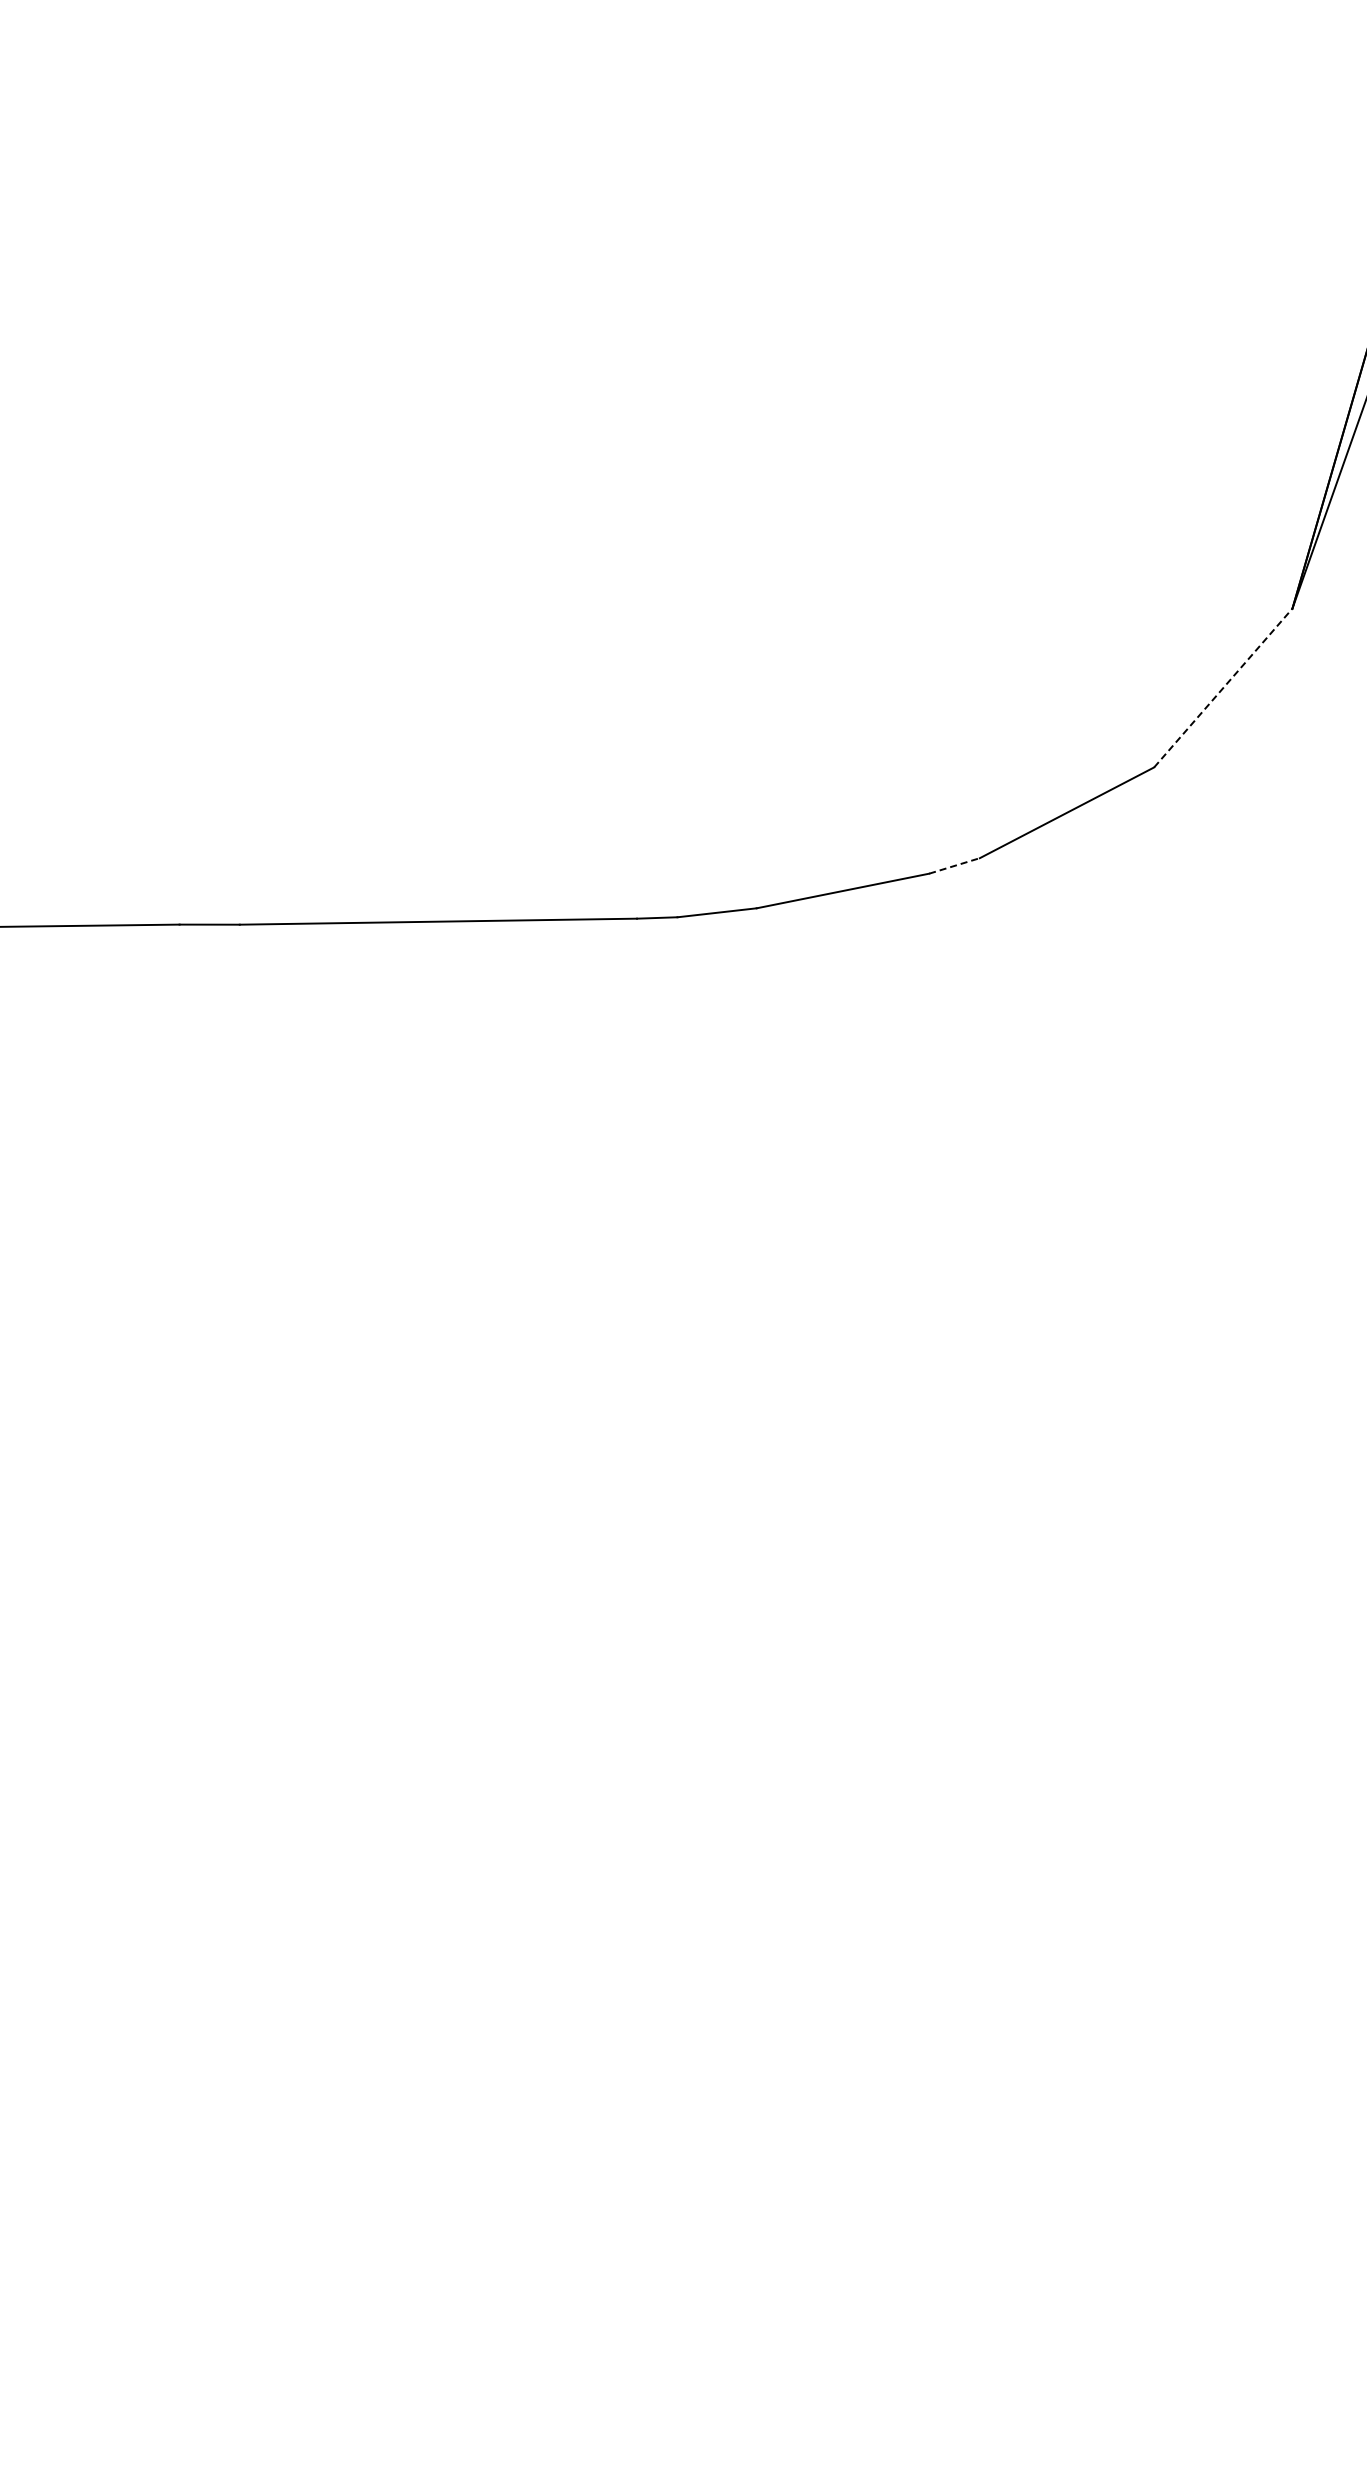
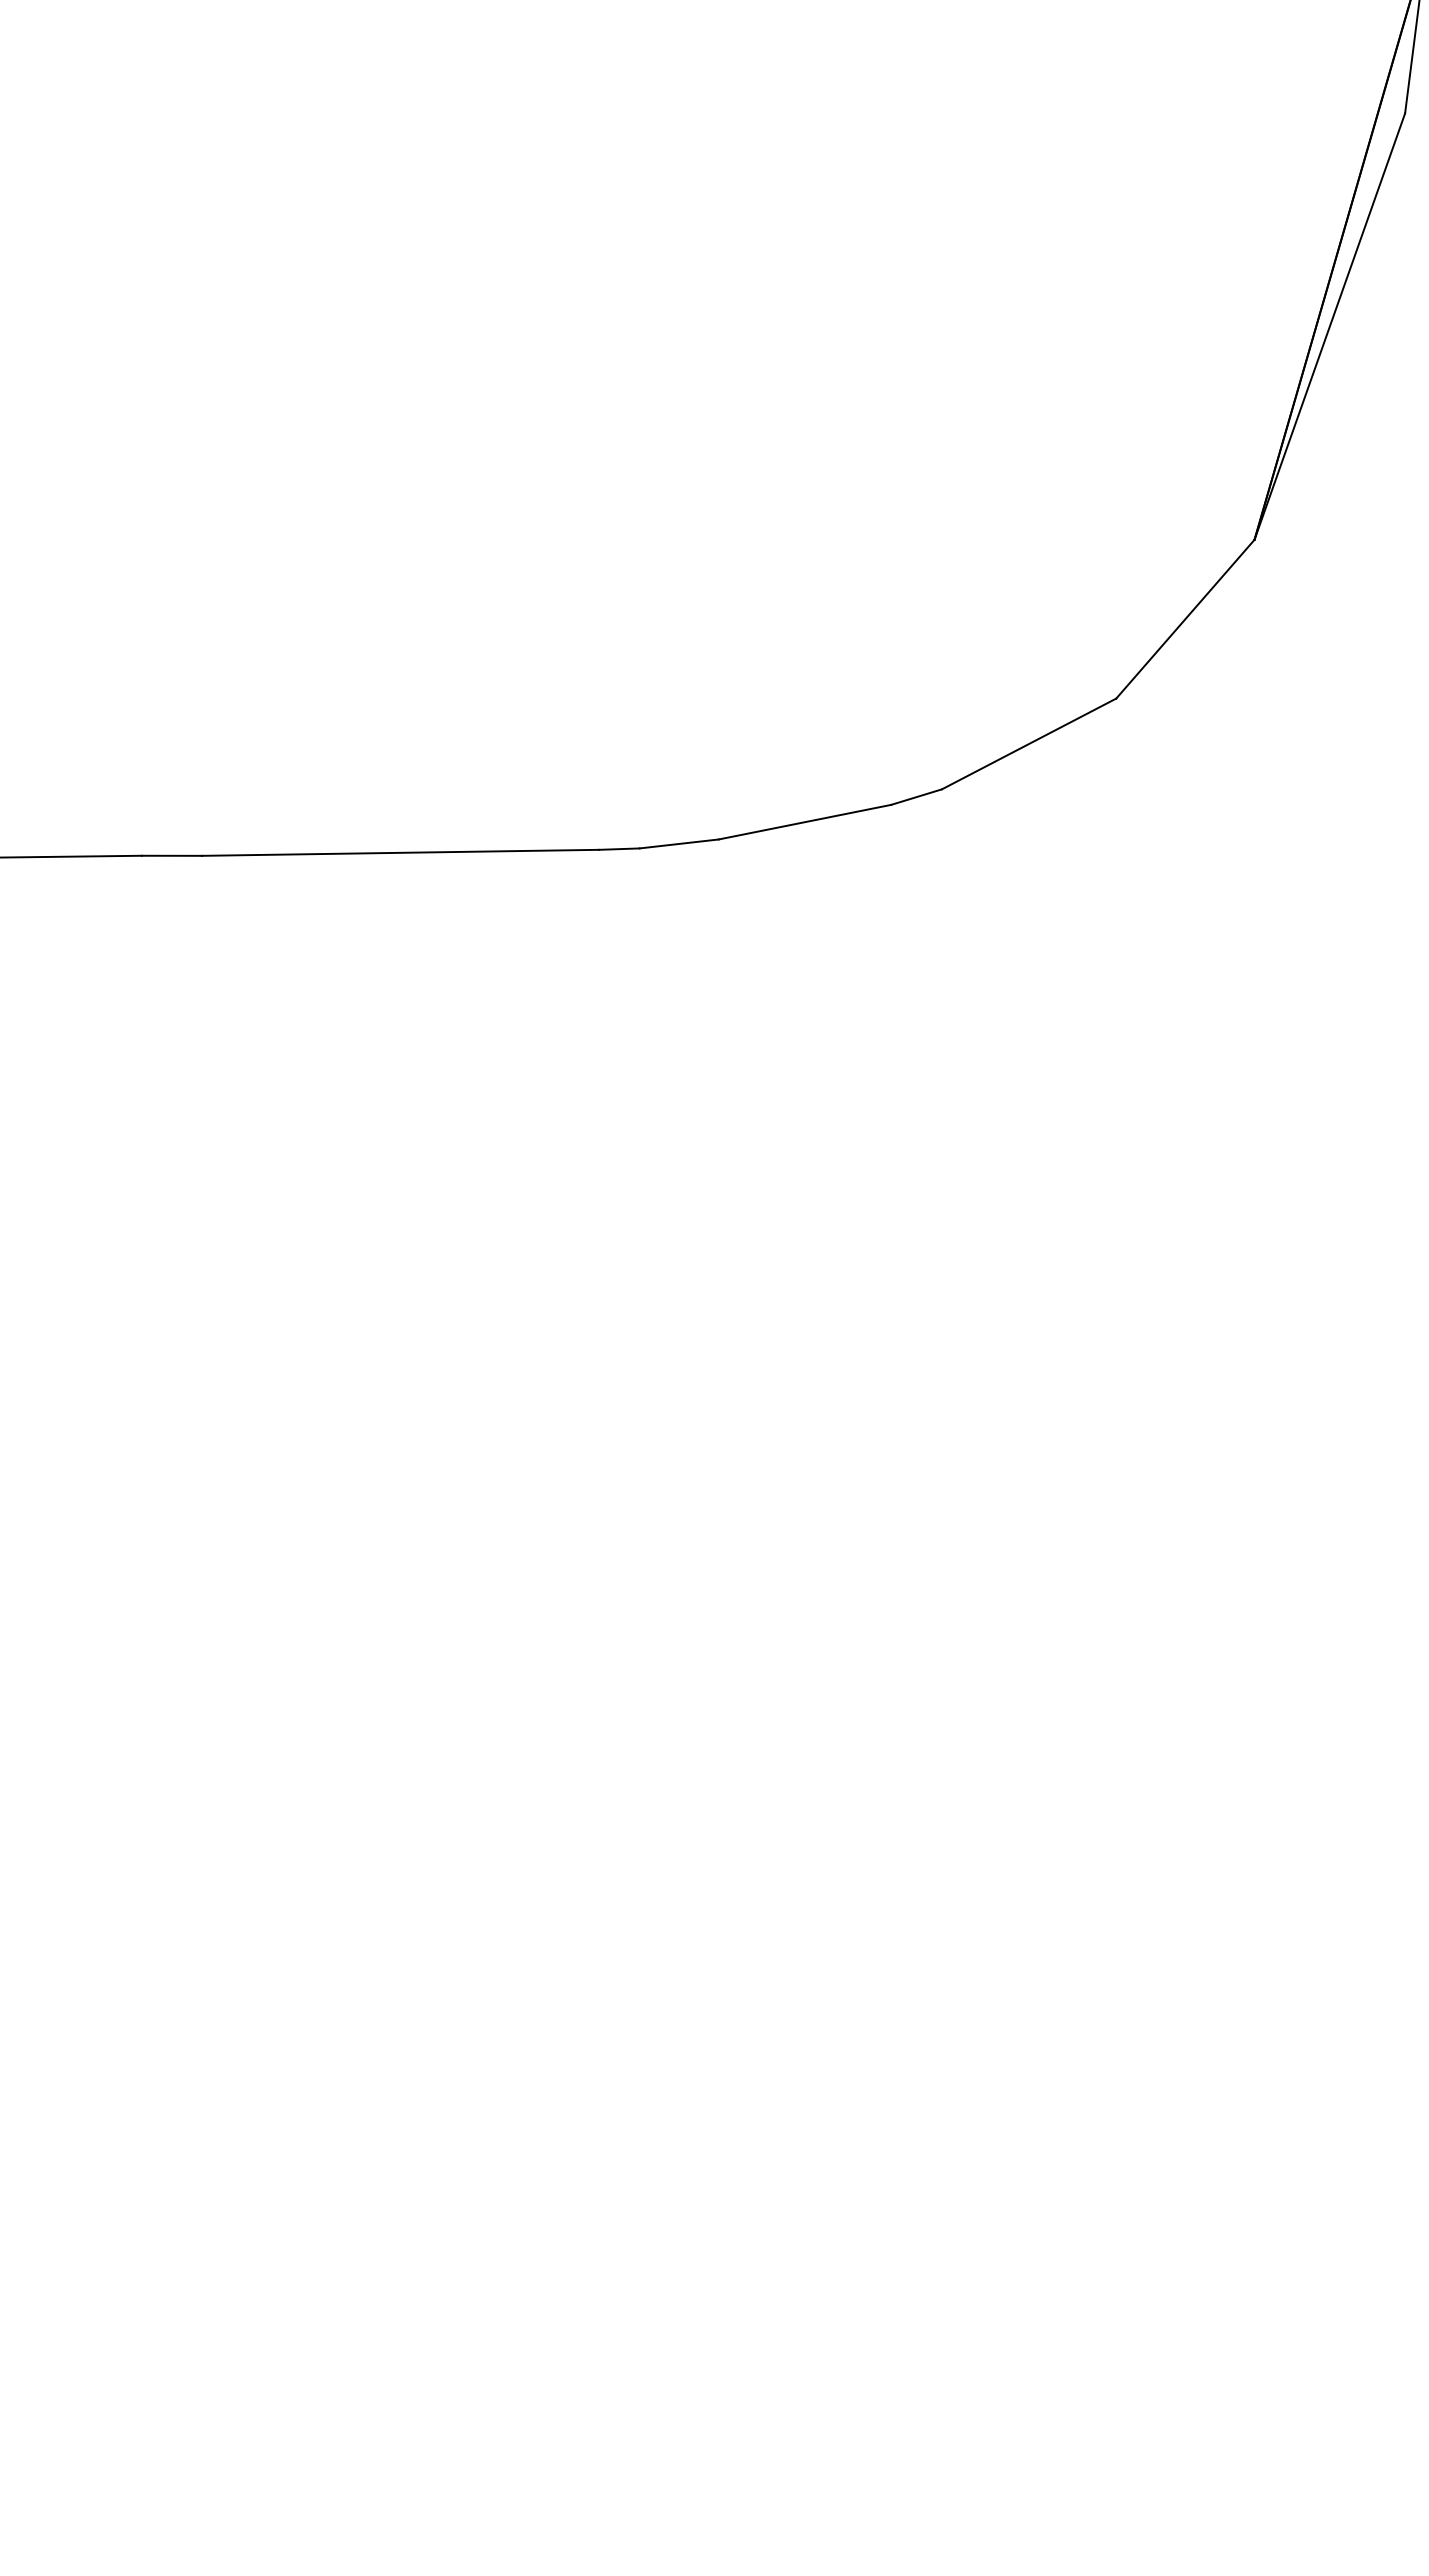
line: (1223, 687) -> (1185, 618), dashed -> solid
line: (954, 866) -> (916, 797), dashed -> solid

